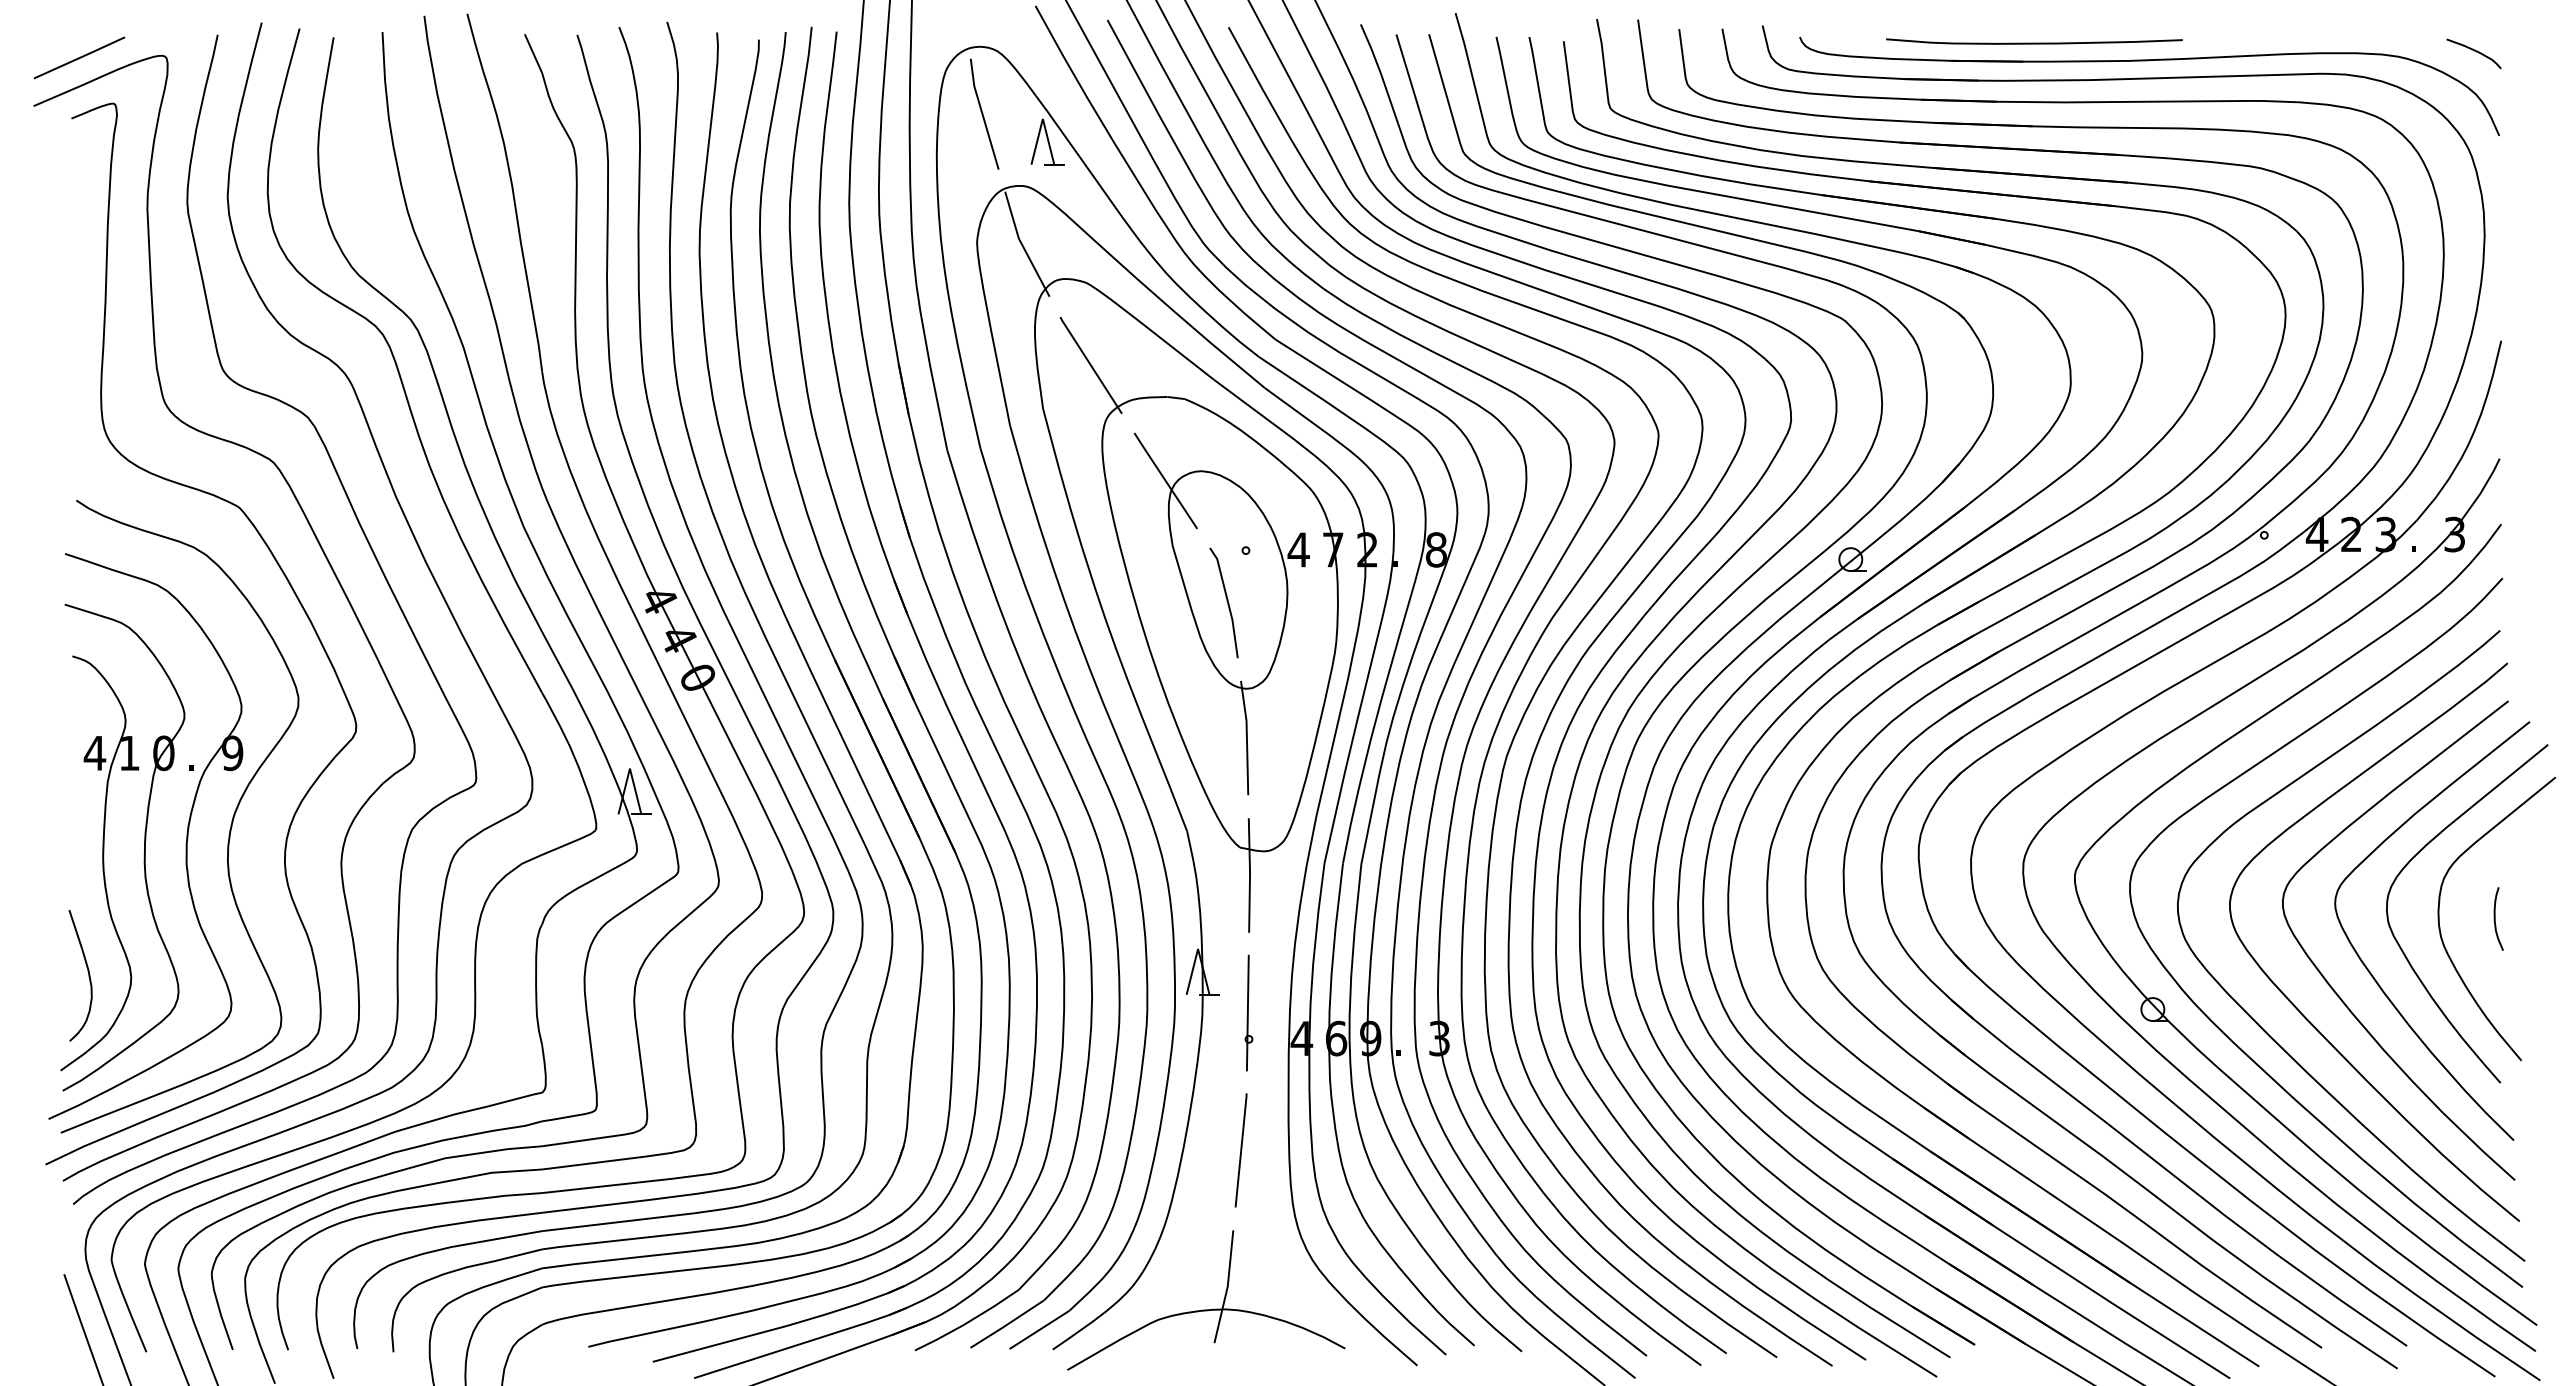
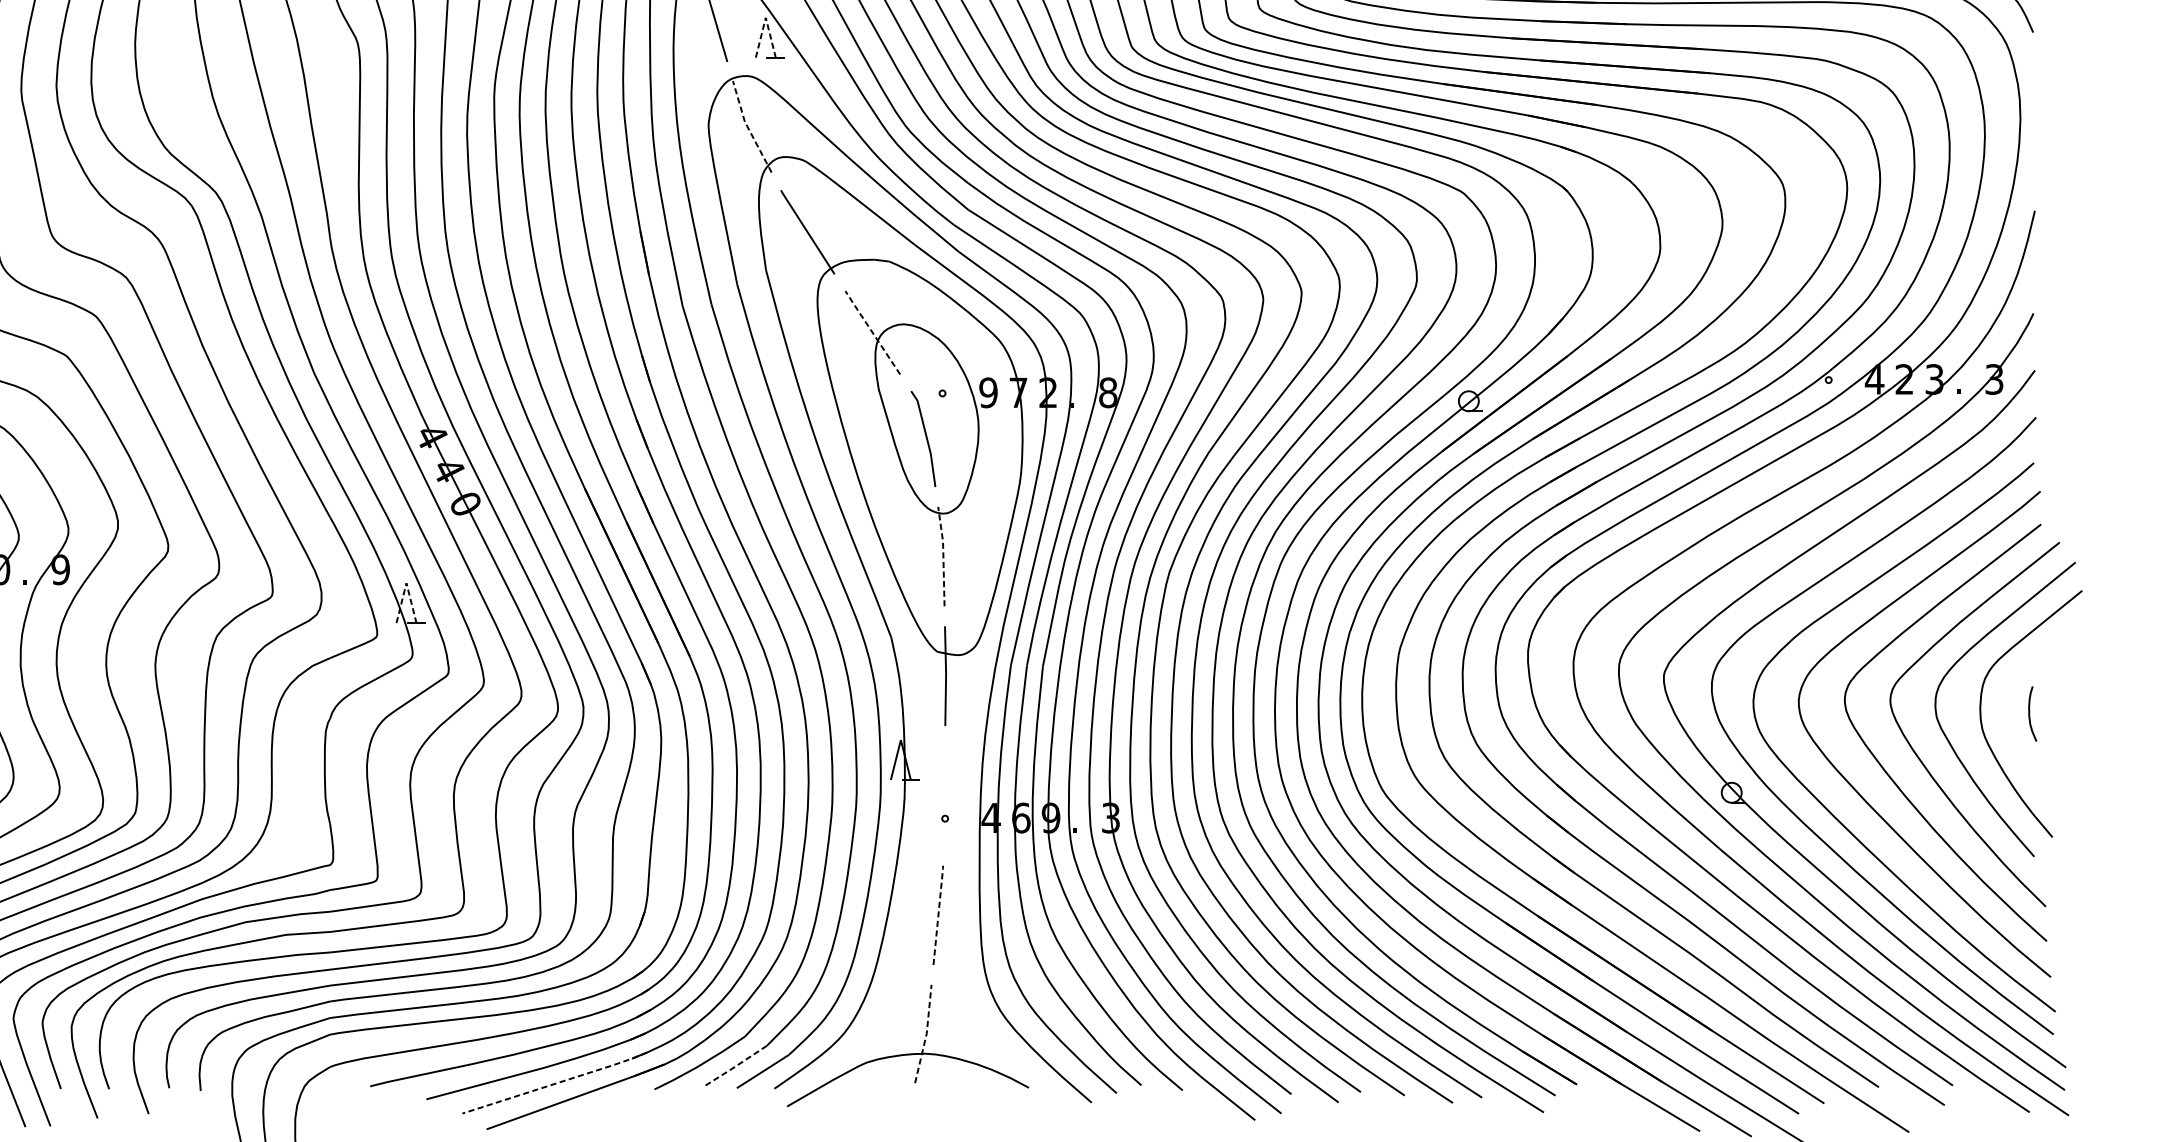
line: (1042, 118) -> (765, 17), solid -> dashed
line: (1022, 245) -> (748, 127), solid -> dashed
line: (1165, 480) -> (872, 332), solid -> dashed
text: (1298, 549) -> (988, 392), 4 -> 9
line: (1246, 736) -> (943, 555), solid -> dashed
line: (629, 768) -> (406, 583), solid -> dashed
line: (1247, 1012) -> (943, 795), removed
line: (1241, 1149) -> (938, 914), solid -> dashed
line: (1227, 1286) -> (926, 1033), solid -> dashed
line: (1006, 1324) -> (734, 1066), solid -> dashed
line: (801, 1343) -> (555, 1083), solid -> dashed

